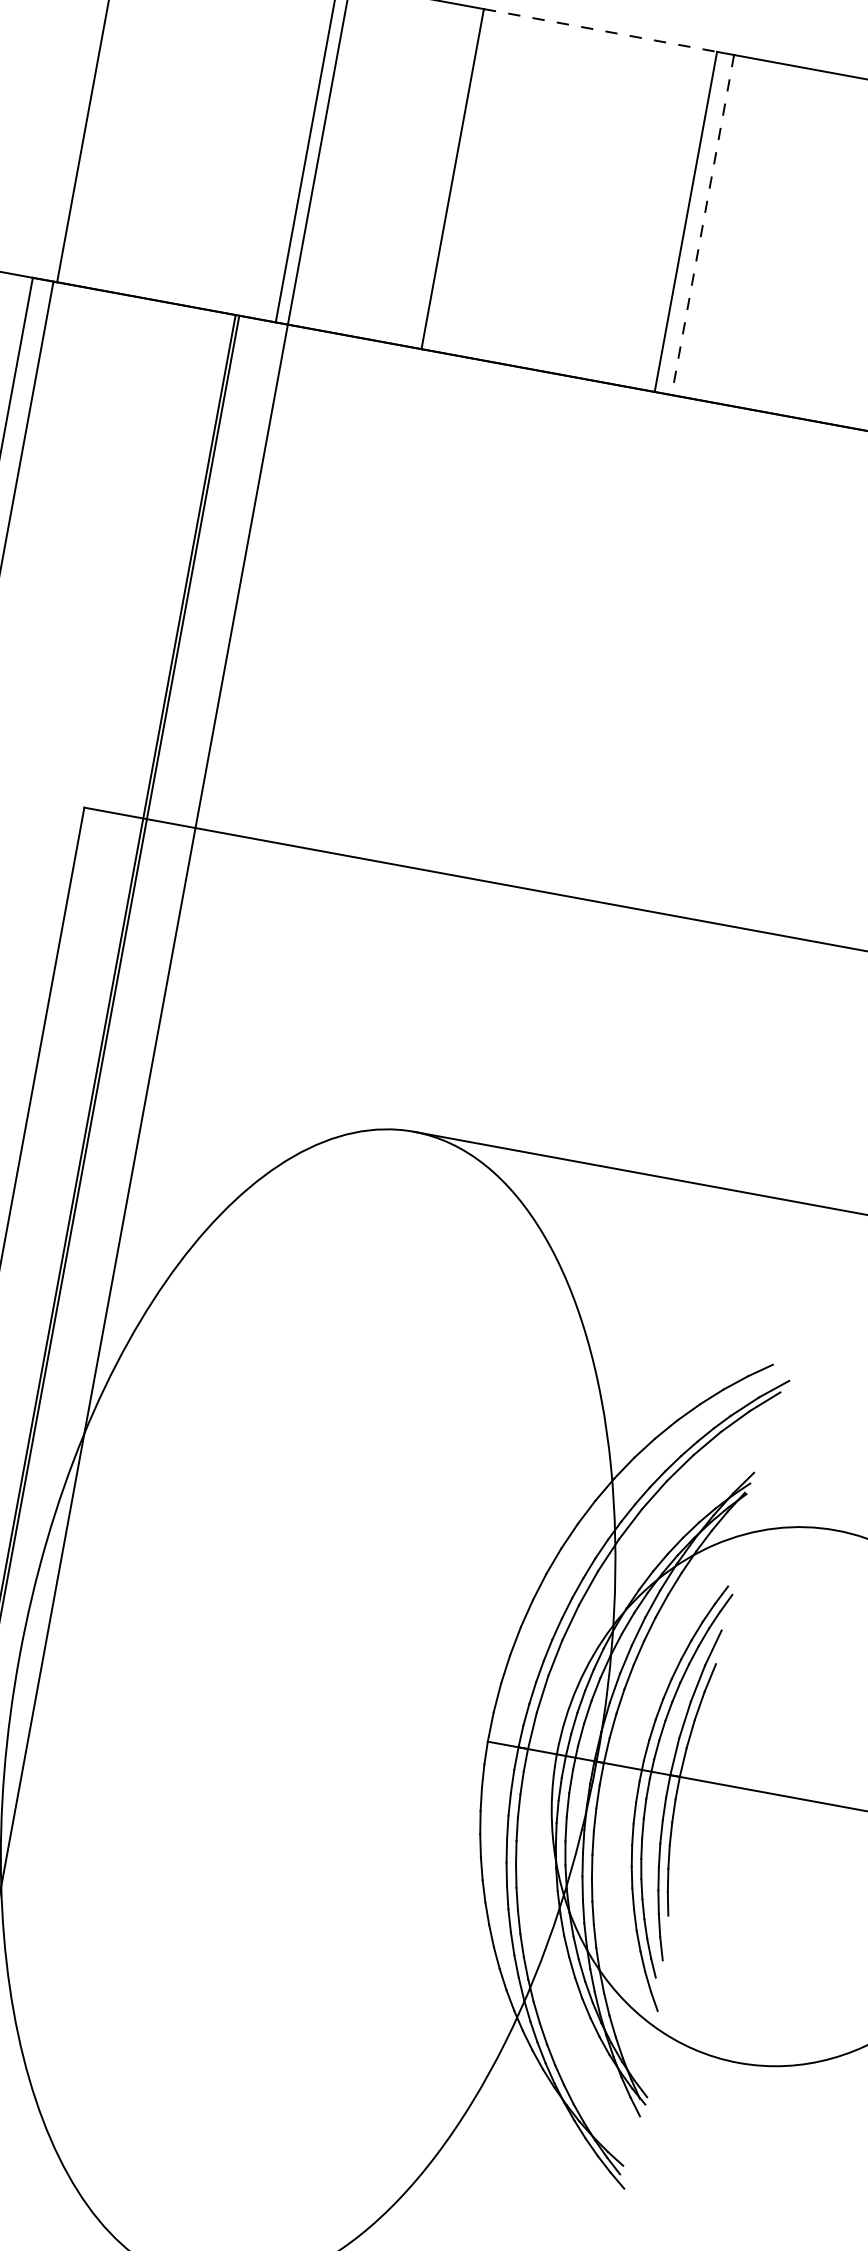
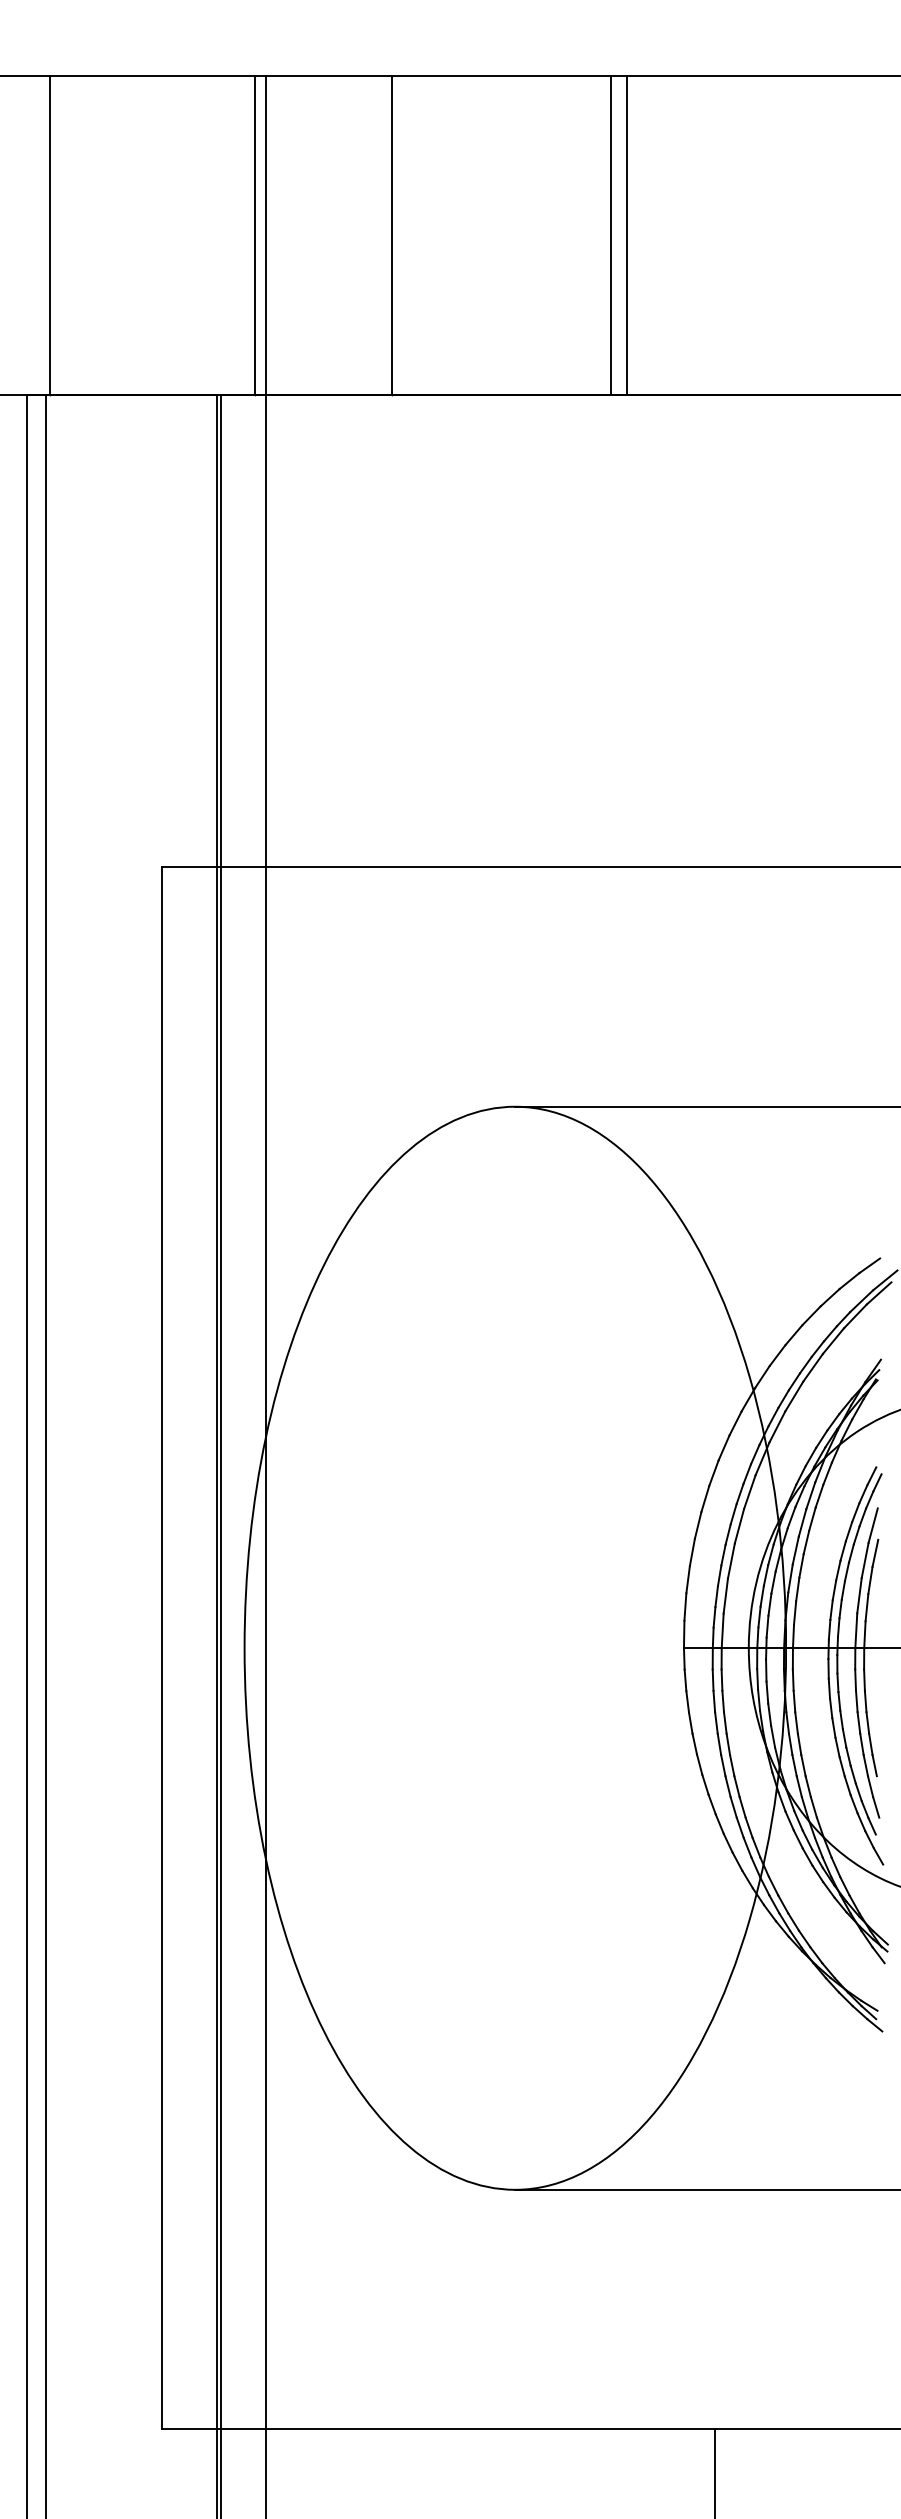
line: (600, 30) -> (501, 75), dashed -> solid
line: (702, 225) -> (626, 235), dashed -> solid

